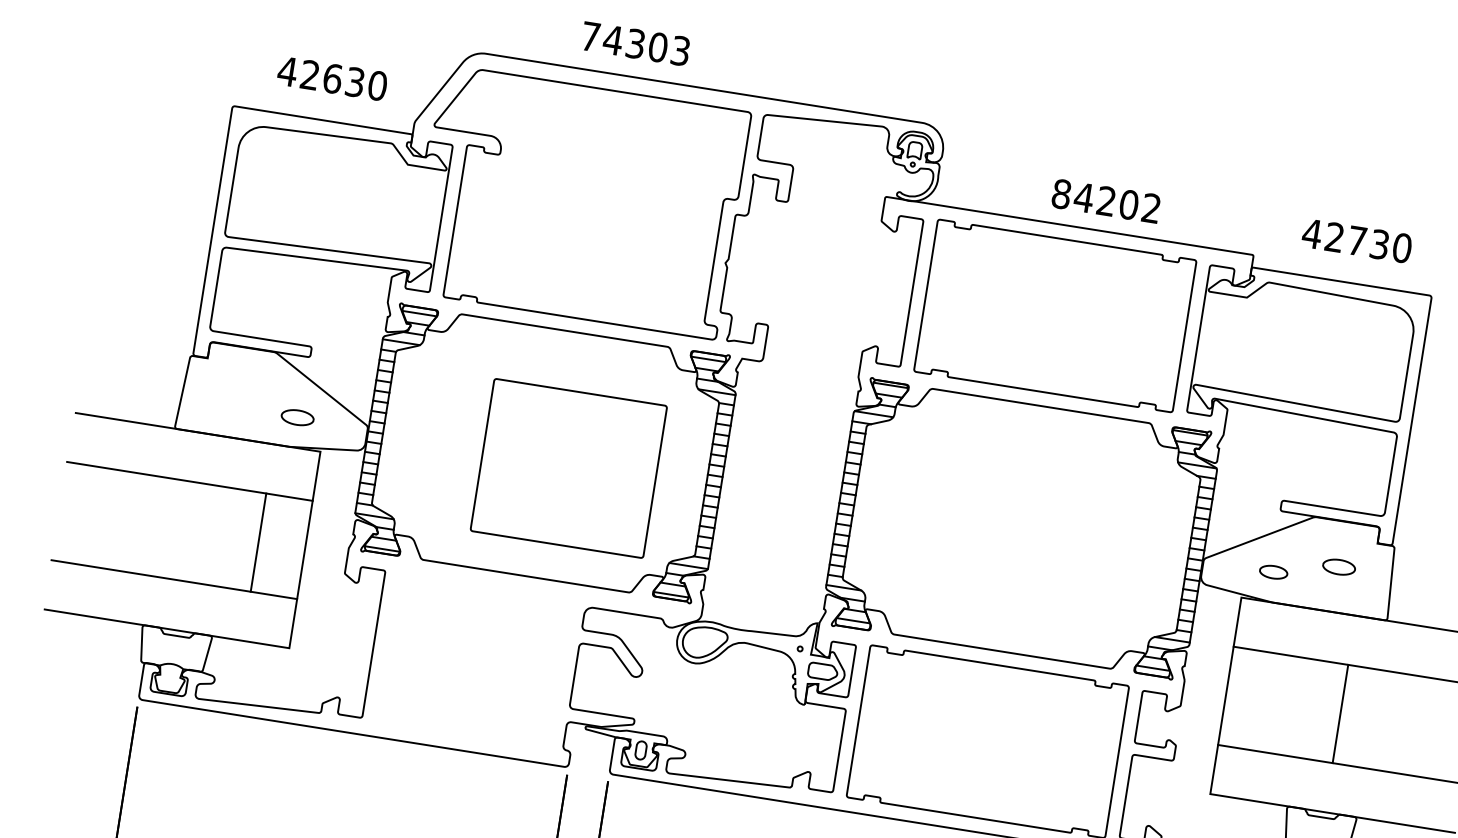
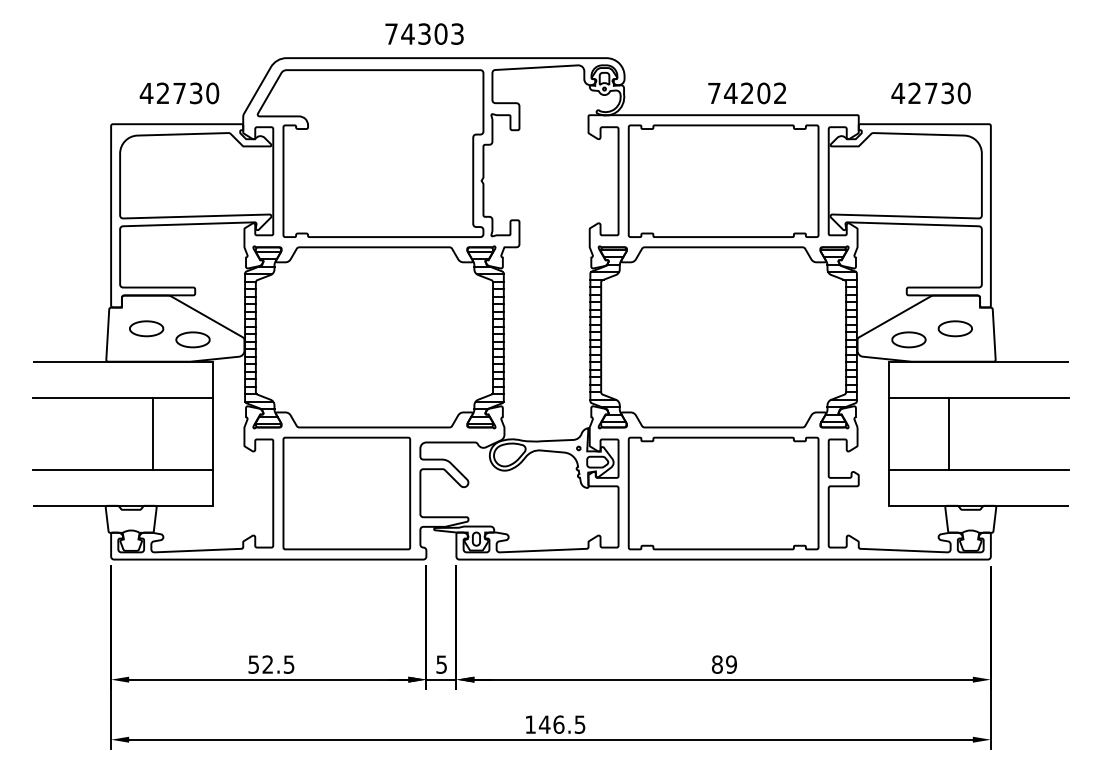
text: (635, 43) -> (424, 33), moved
text: (332, 78) -> (179, 93), 42630 -> 42730
text: (1061, 194) -> (714, 93), 84202 -> 74202
part: (236, 392) -> (146, 328), added
part: (297, 417) -> (192, 339), size x1.43
part: (568, 468) -> (346, 493), moved
line: (259, 542) -> (153, 433), moved
part: (1338, 566) -> (954, 328), size x1.43
part: (1273, 571) -> (908, 339), size x1.67
line: (1340, 713) -> (948, 433), moved

